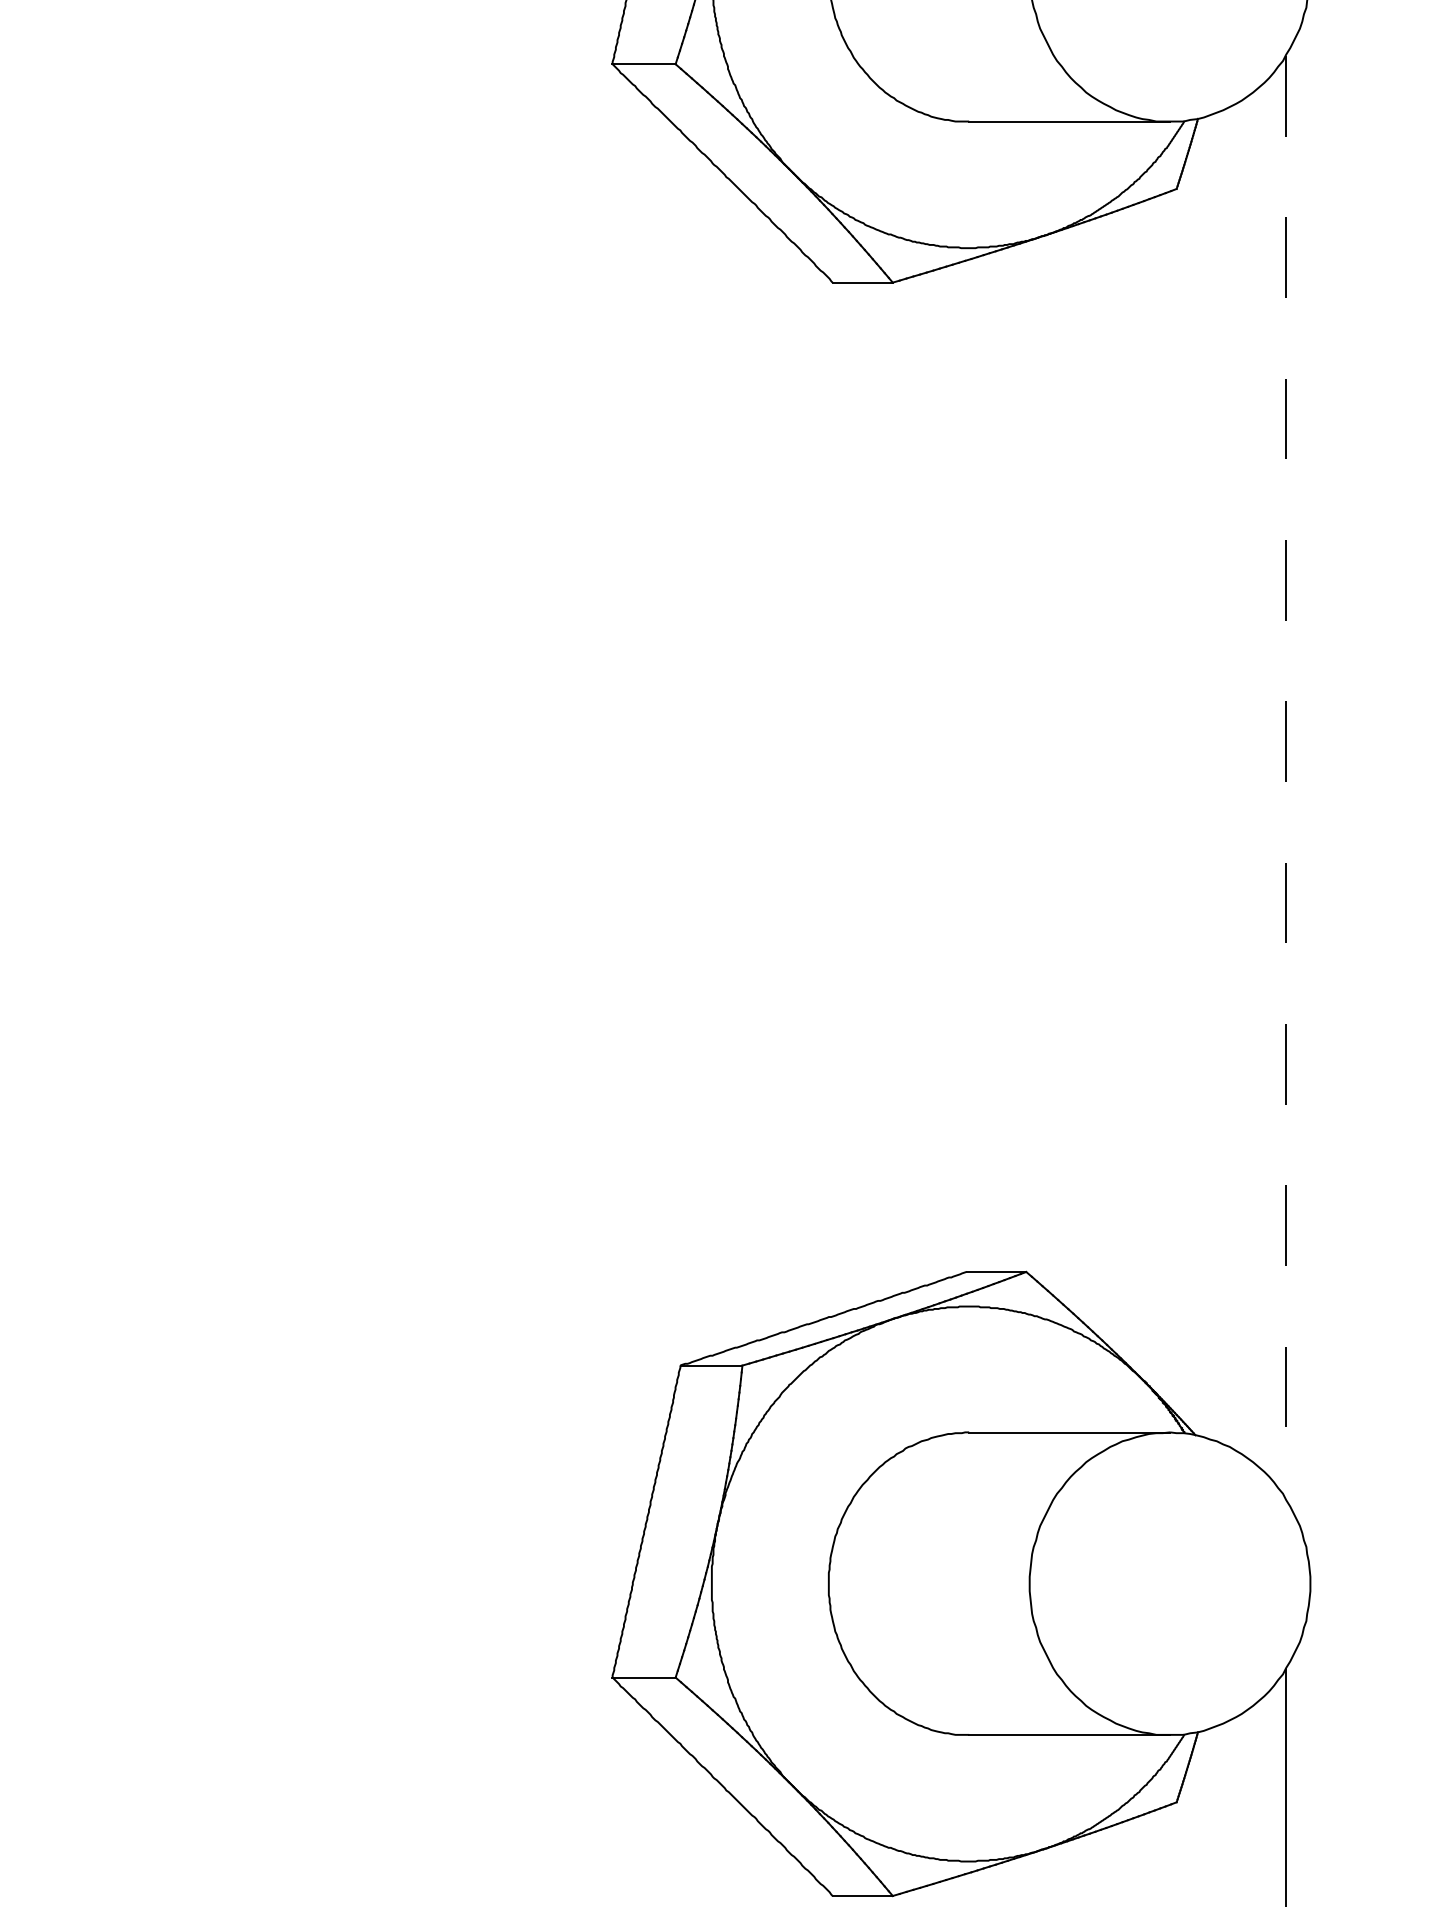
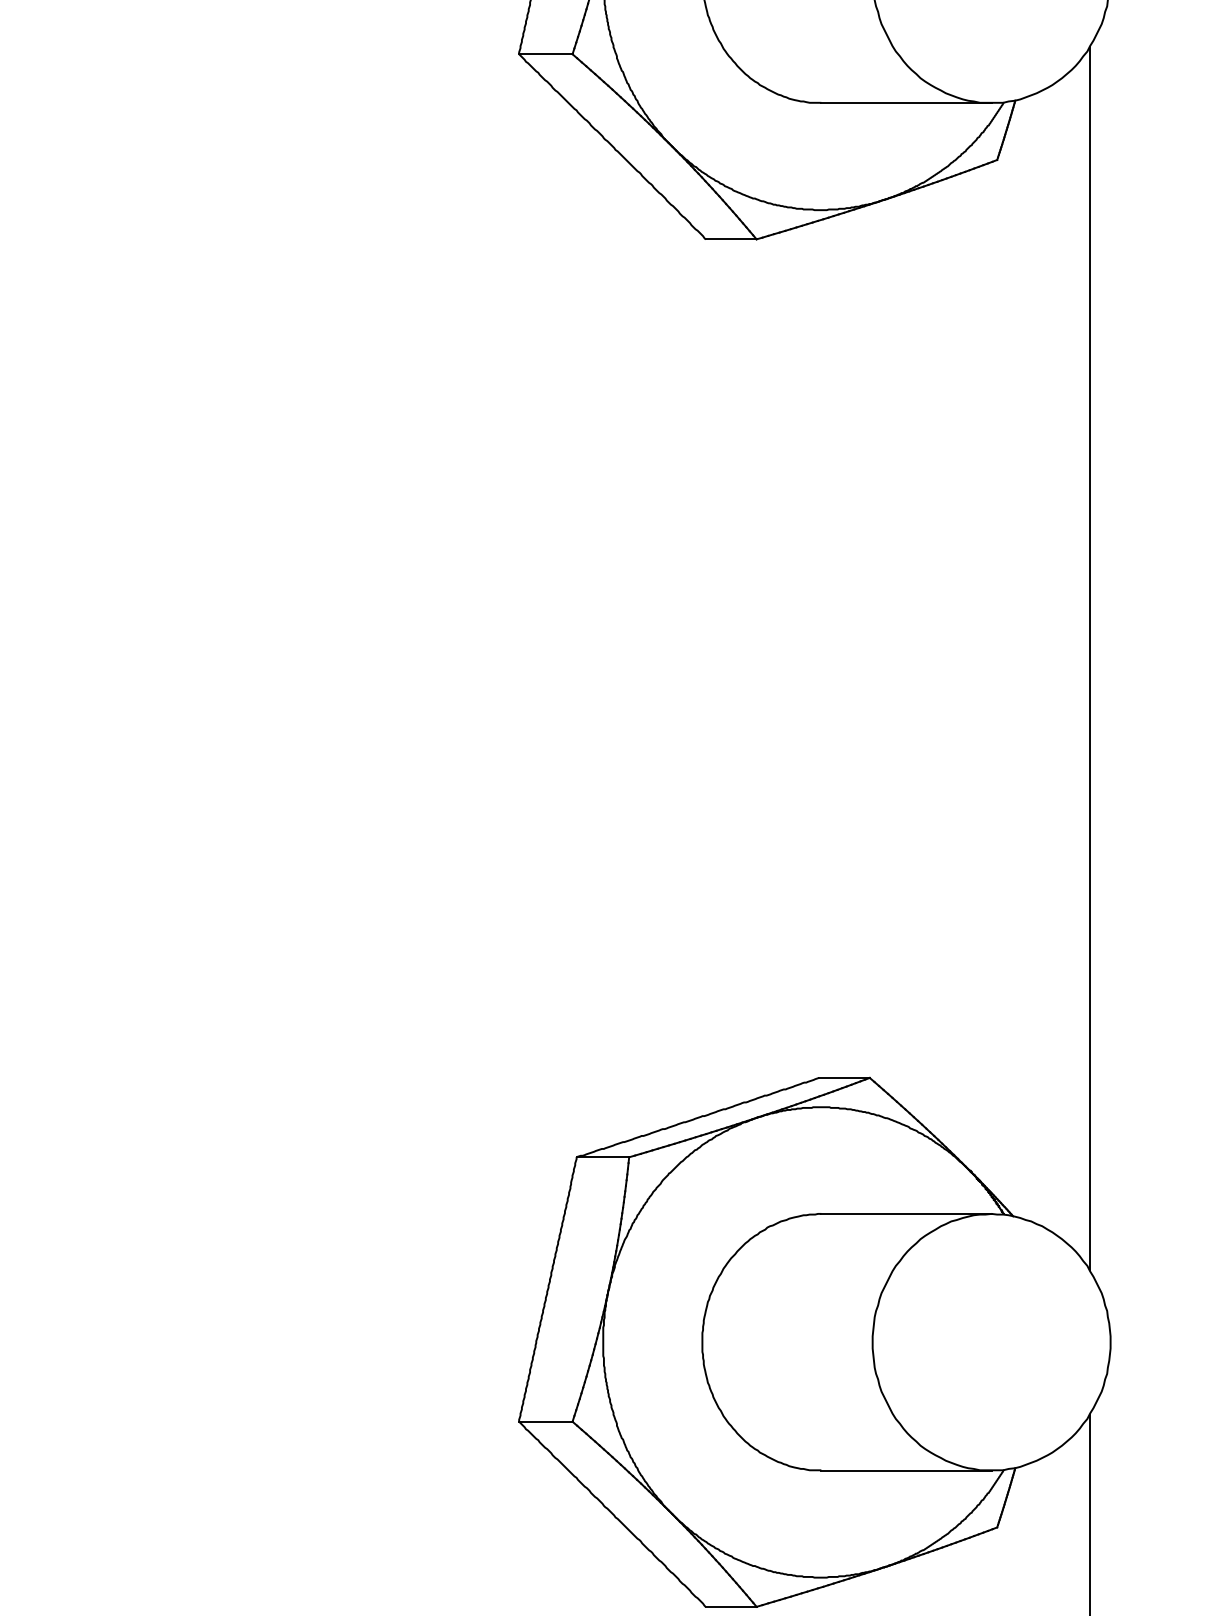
line: (1285, 777) -> (1089, 658), dashed -> solid

